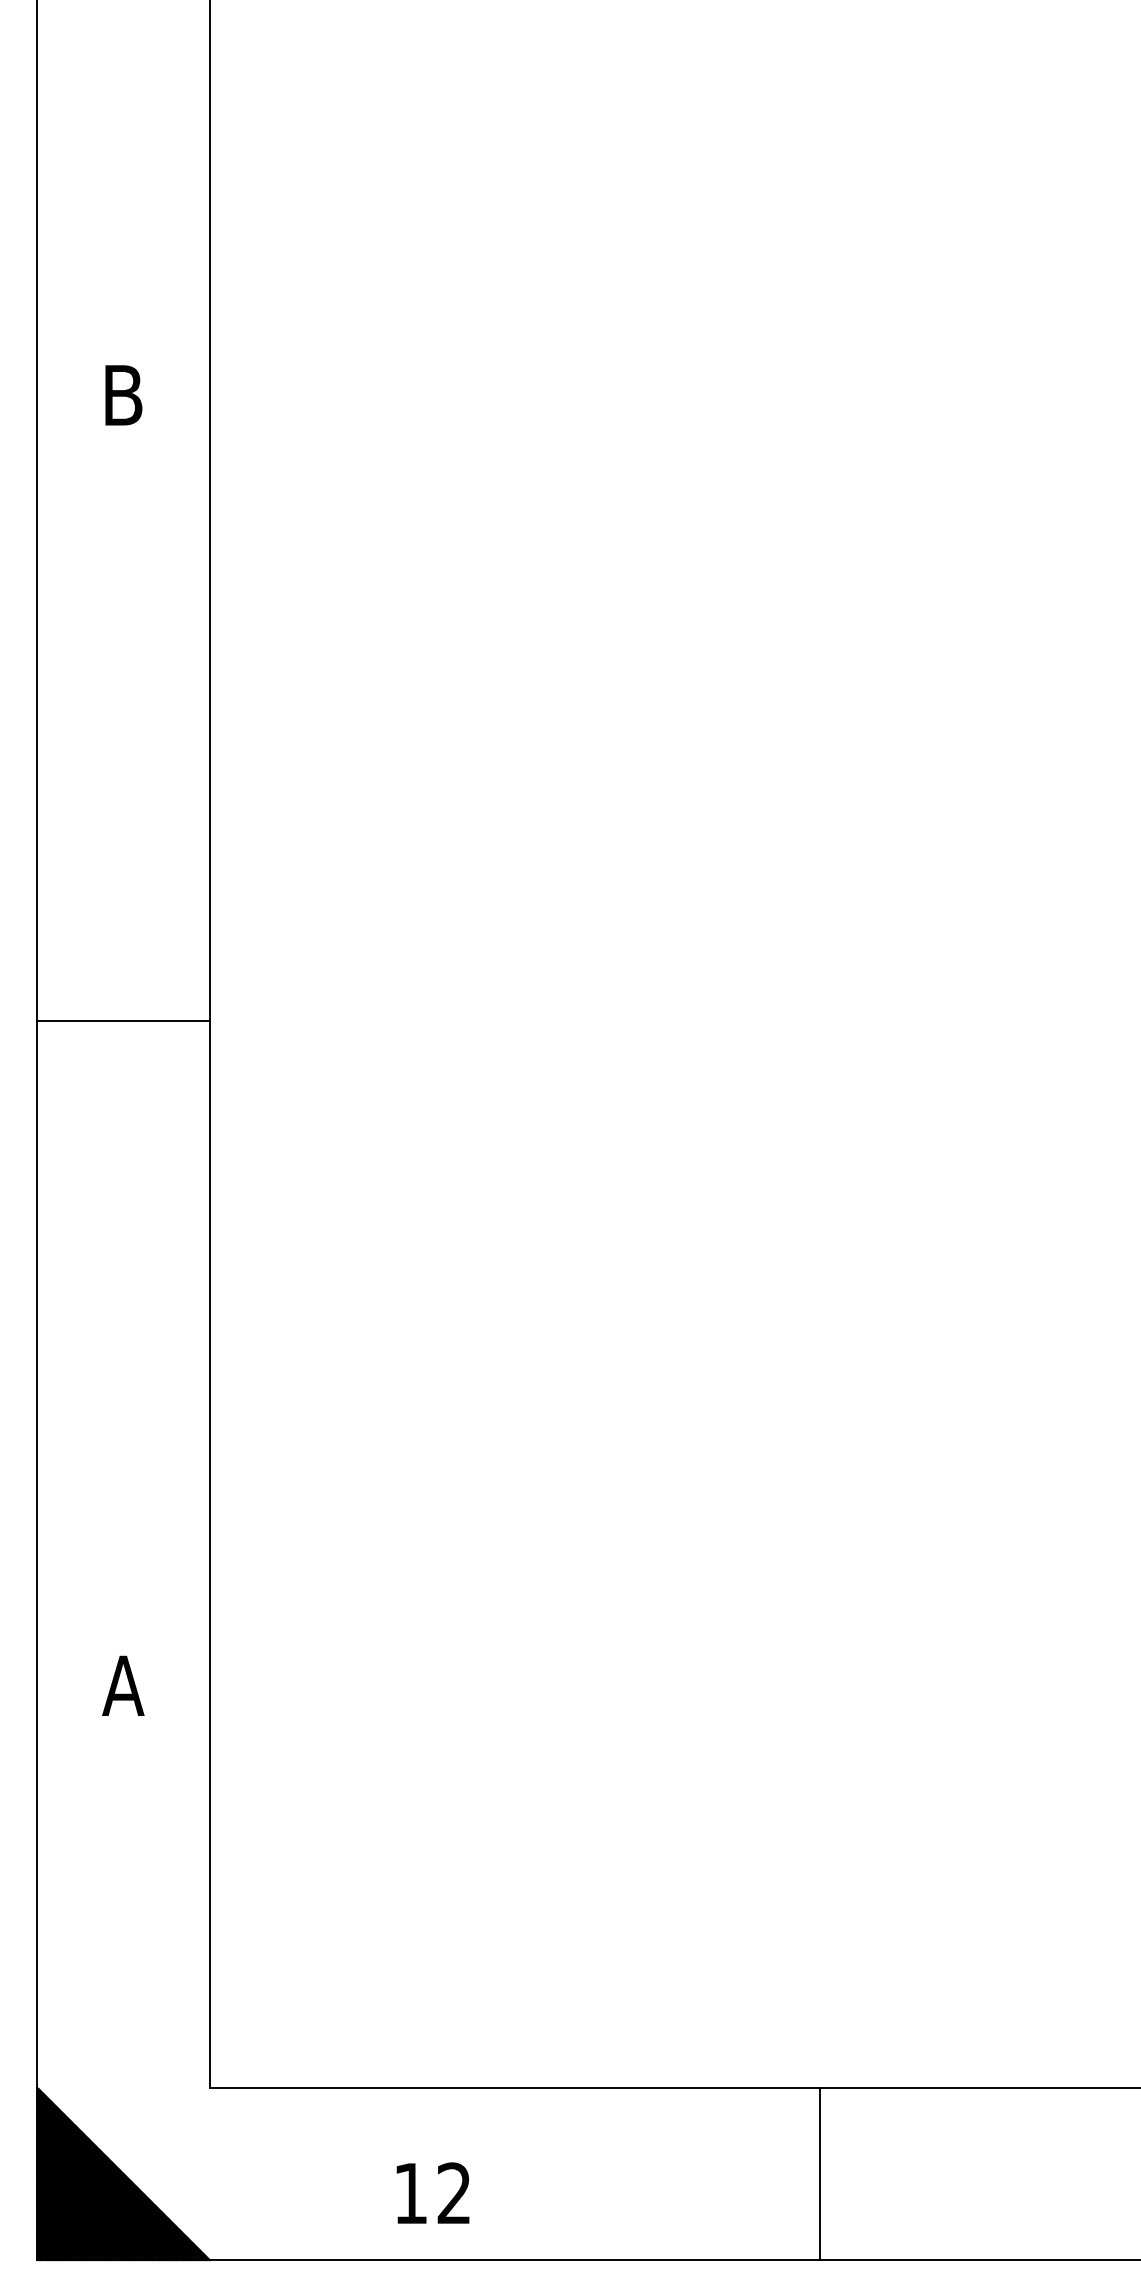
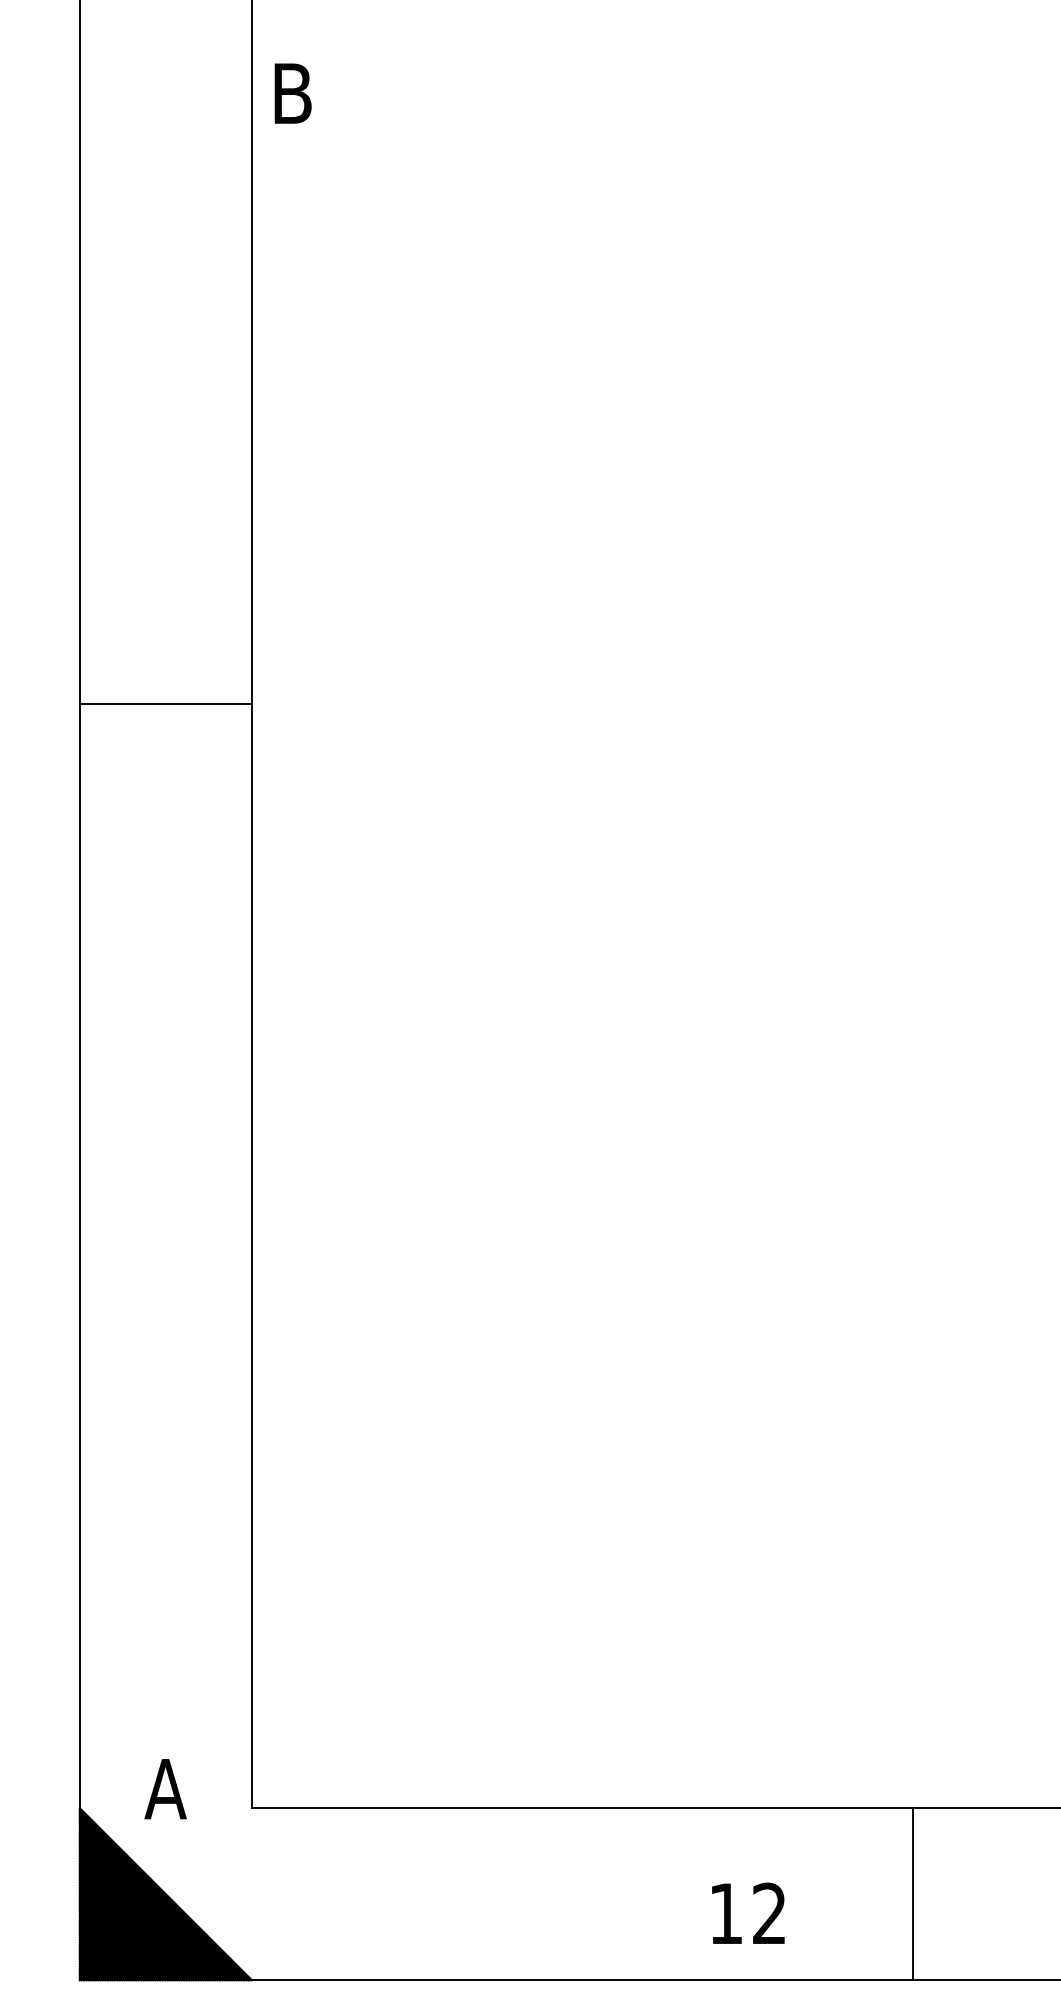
text: (123, 395) -> (292, 93), moved
line: (123, 1021) -> (165, 704), moved
text: (123, 1685) -> (165, 1788), moved
line: (820, 2174) -> (912, 1894), moved
text: (432, 2192) -> (747, 1912), moved

